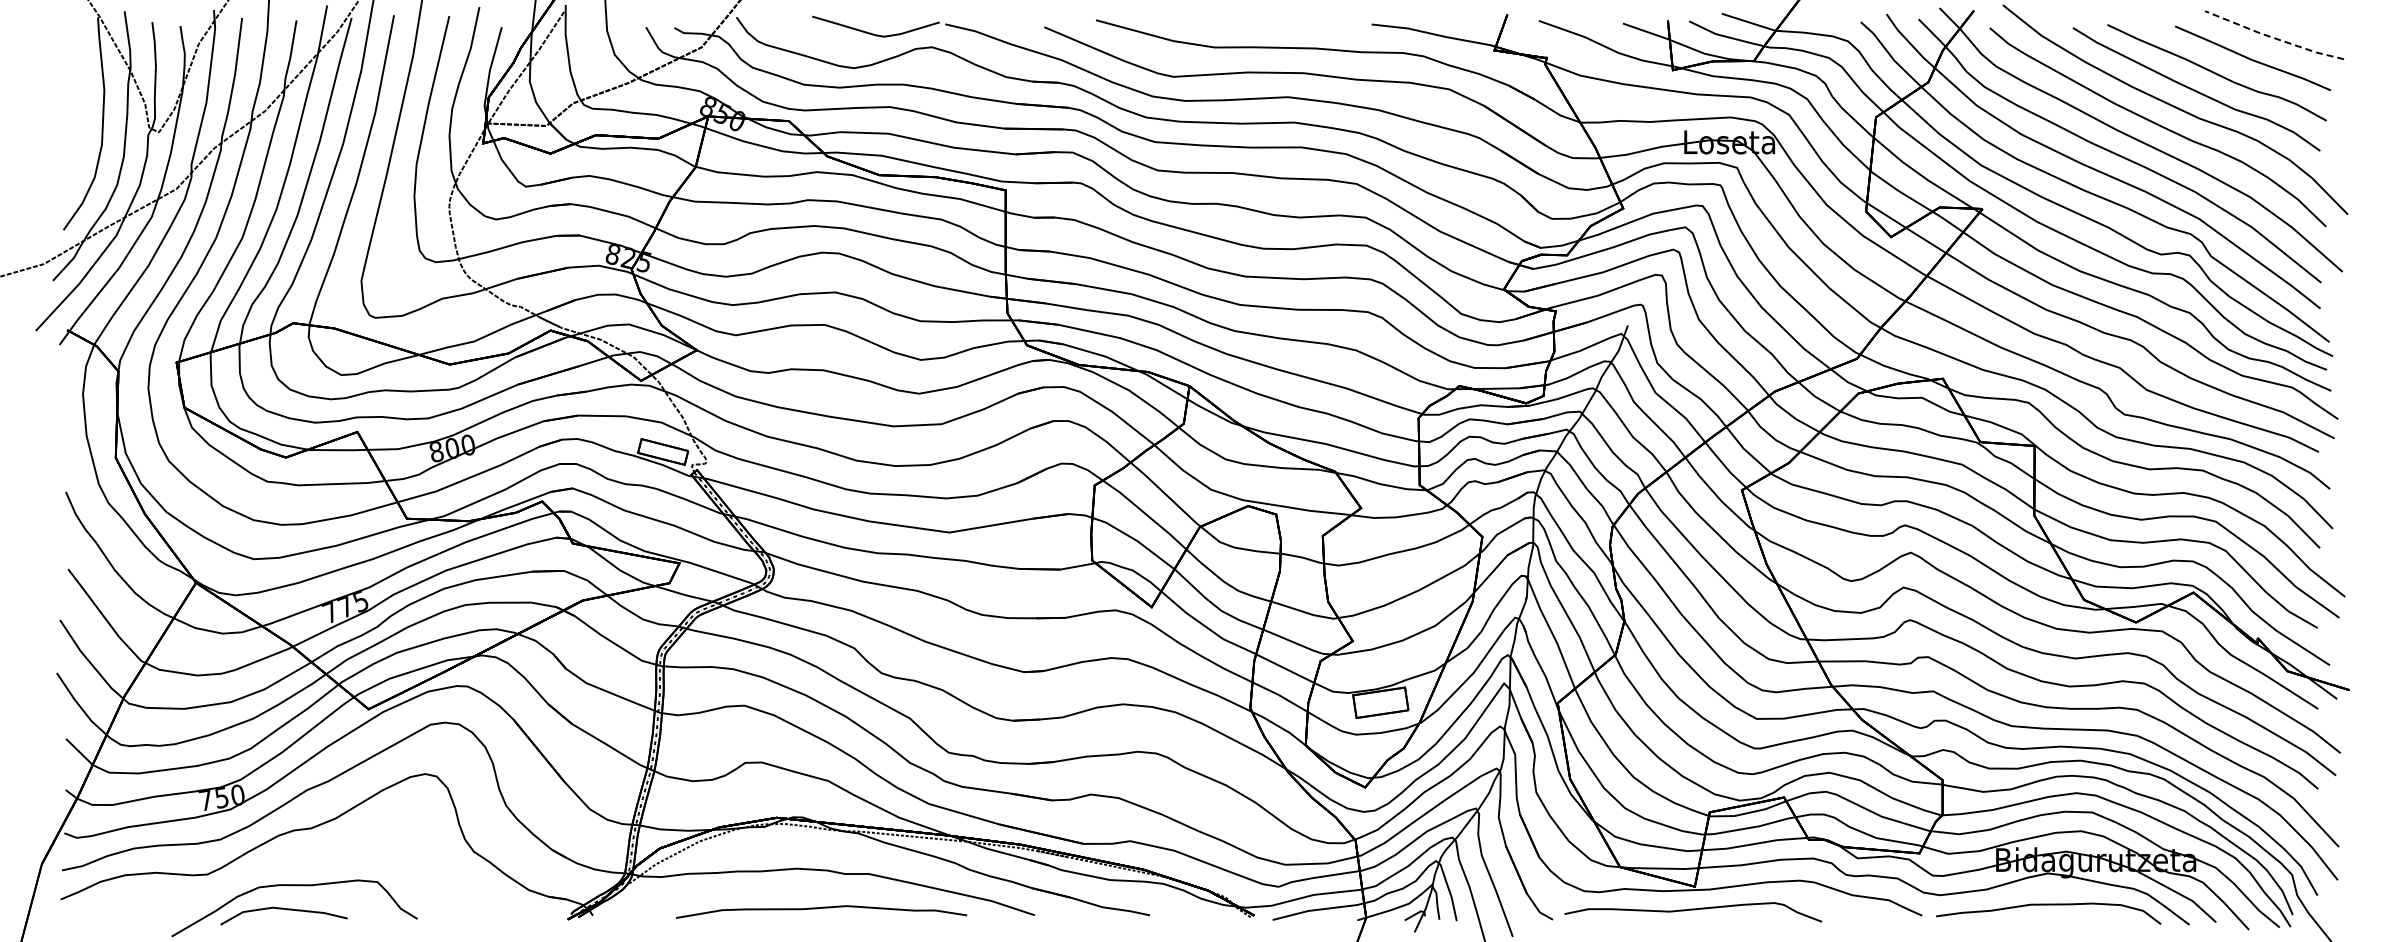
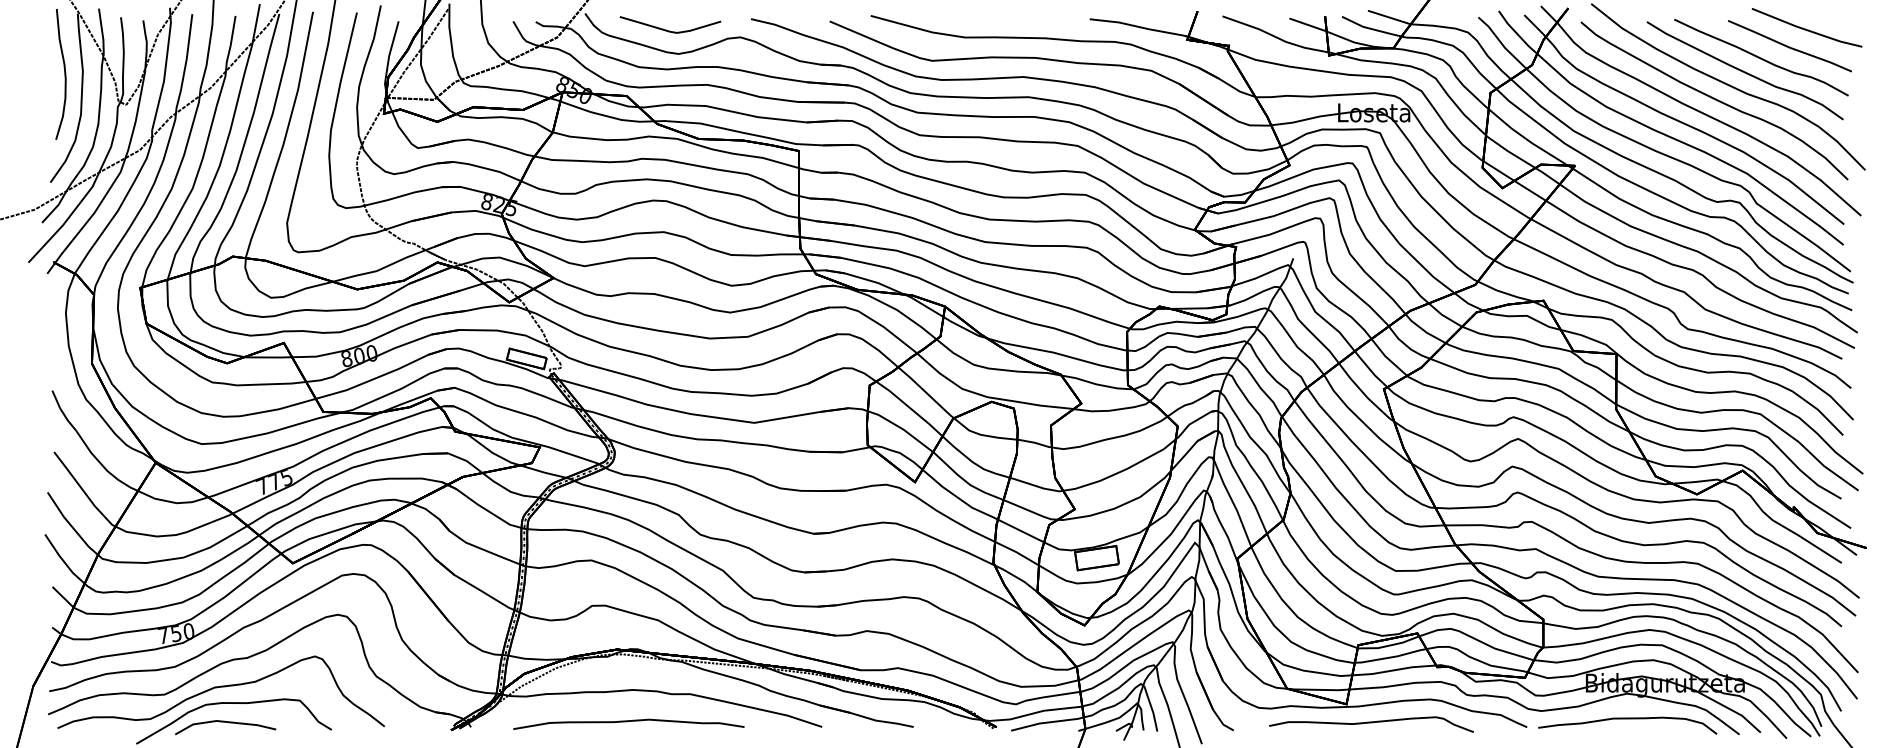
curve: (873, 33) -> (668, 30), moved
line: (2273, 37) -> (1806, 29), dashed -> solid
curve: (81, 93) -> (64, 74), added
curve: (278, 865) -> (221, 687), added
curve: (821, 908) -> (628, 721), moved
curve: (1693, 910) -> (1371, 723), moved

